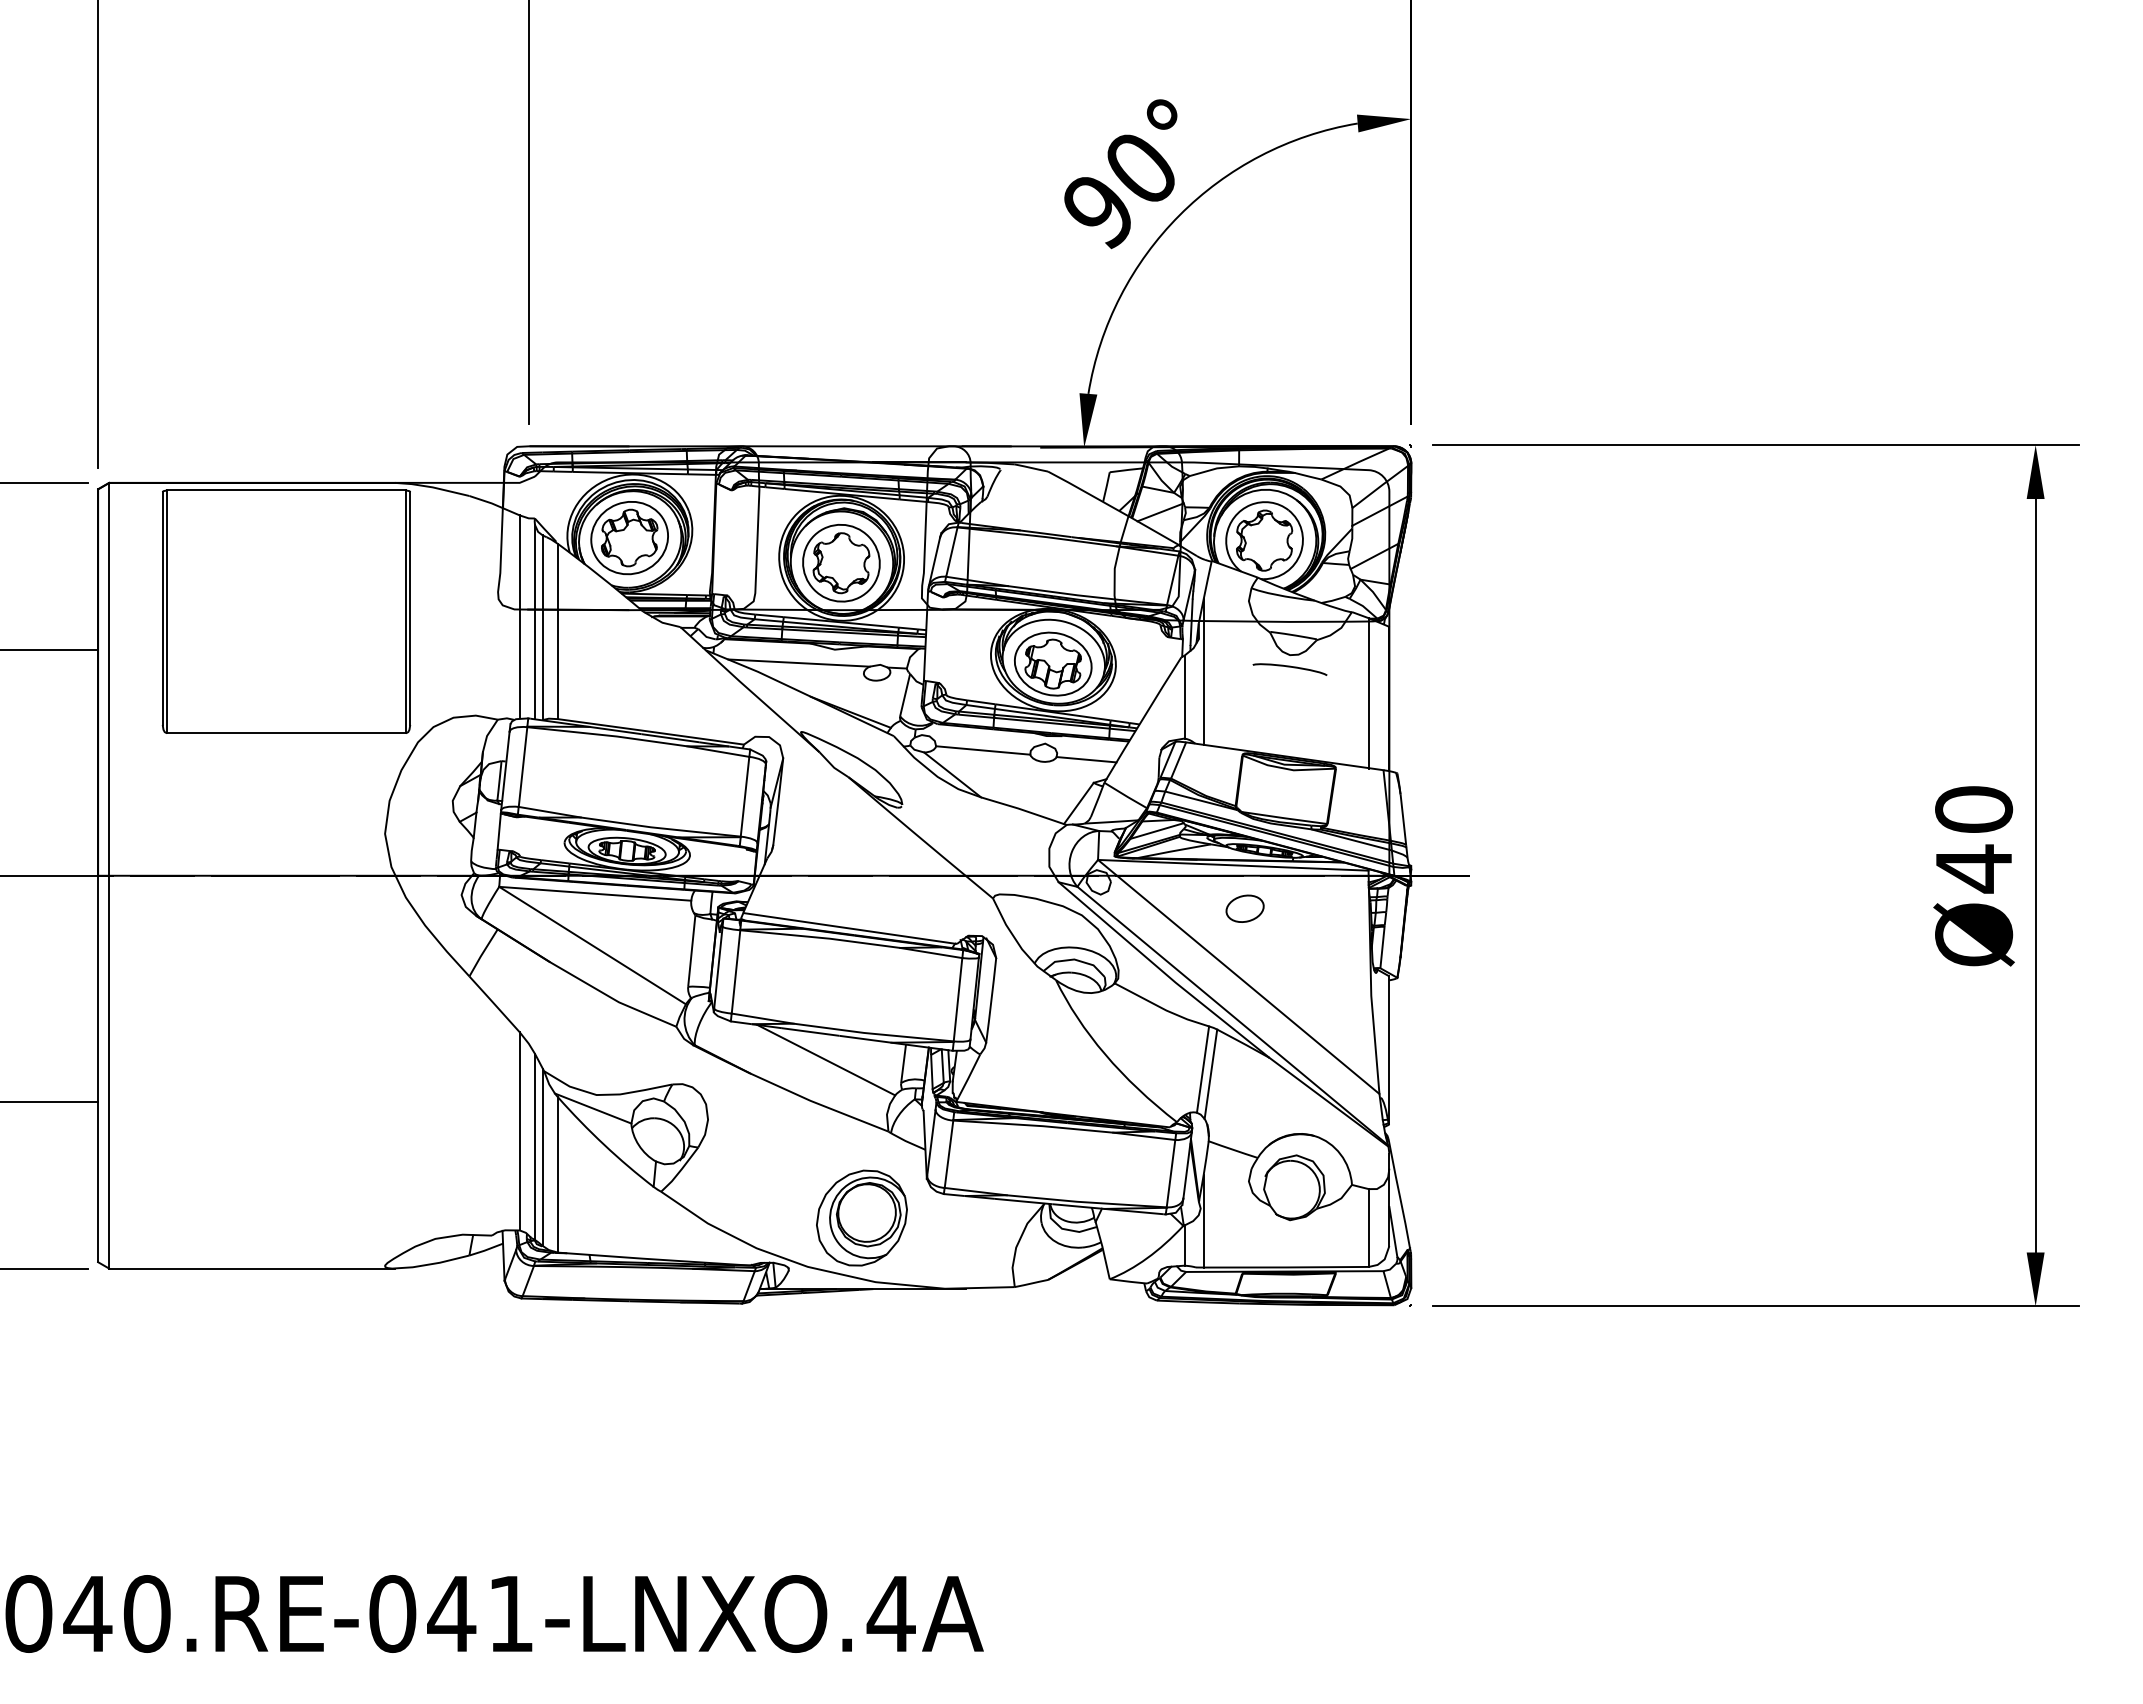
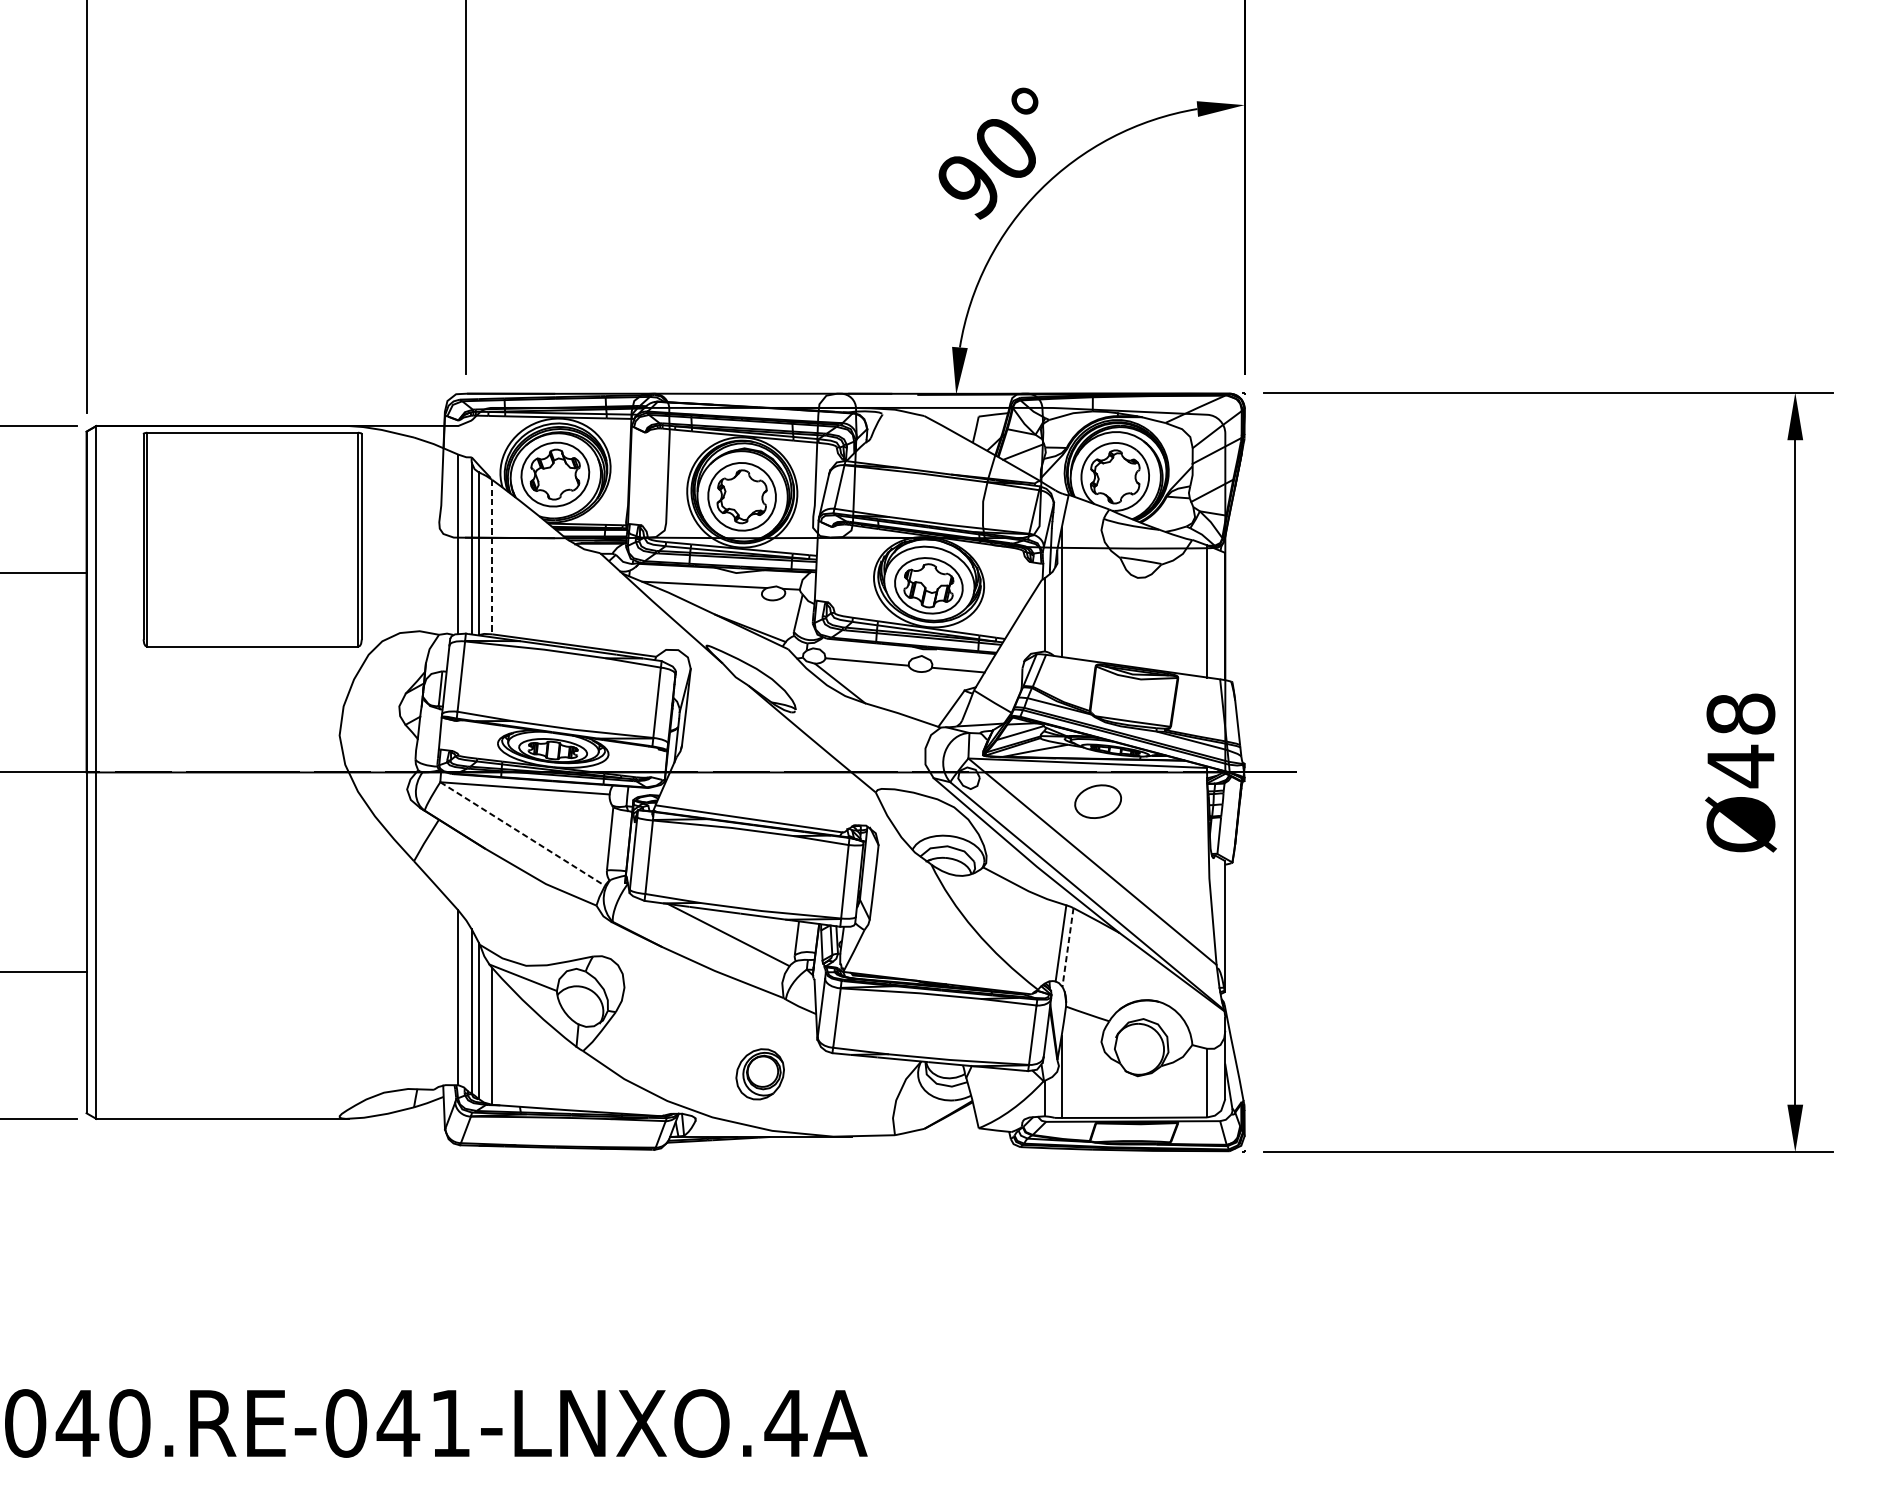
line: (558, 631) -> (492, 557), solid -> dashed
curve: (1289, 667) -> (1137, 588), removed
text: (1973, 809) -> (1740, 714), Ø40 -> Ø48
part: (1244, 908) -> (1097, 801), size x1.4
line: (593, 945) -> (523, 833), solid -> dashed
line: (1210, 1074) -> (1067, 947), solid -> dashed
part: (861, 1217) -> (759, 1073), size x0.6

